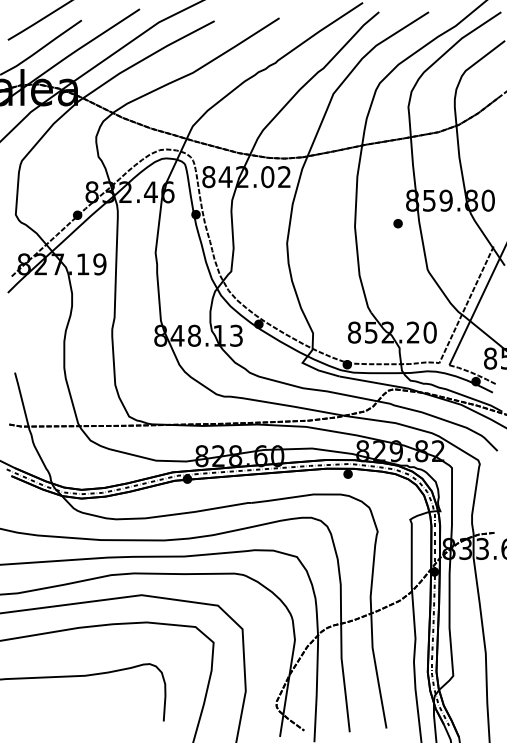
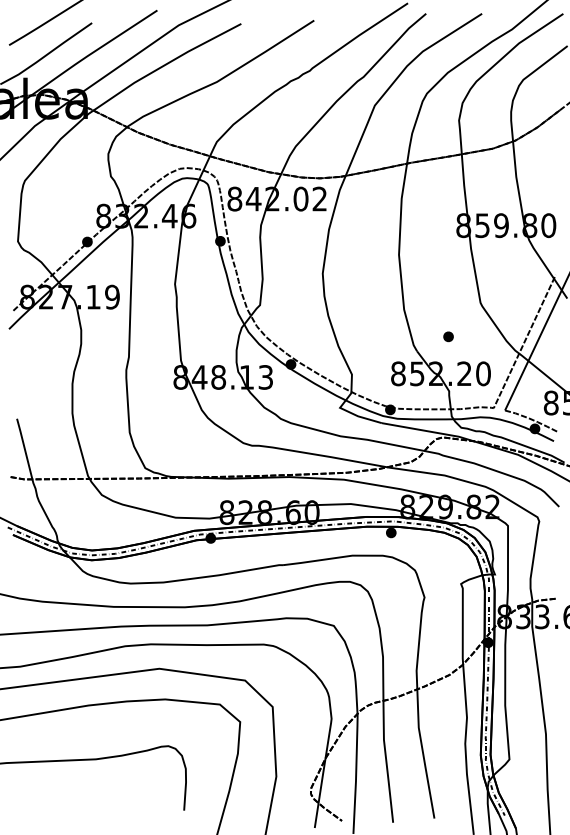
part: (397, 223) -> (447, 336), moved

